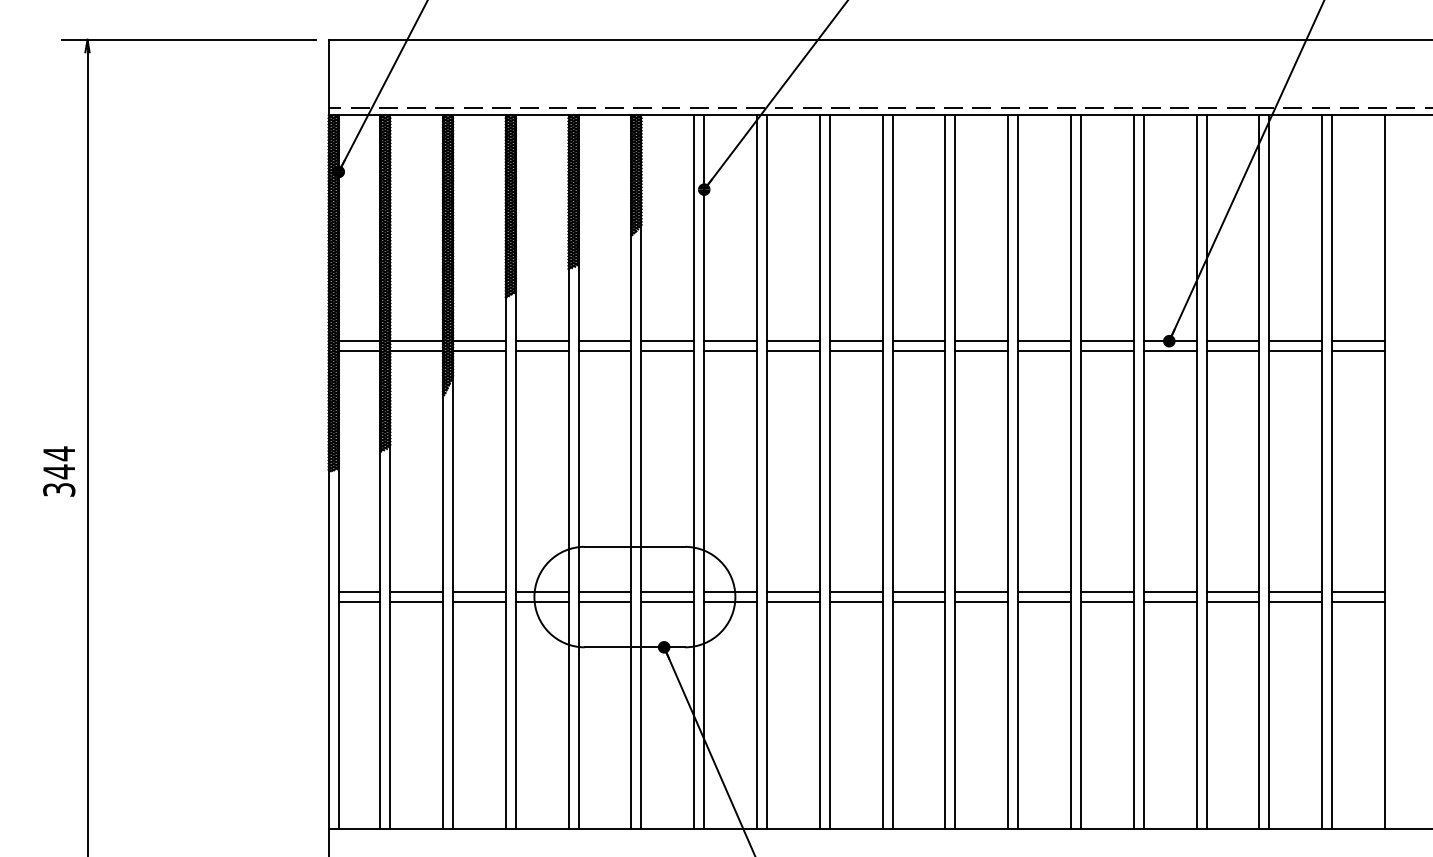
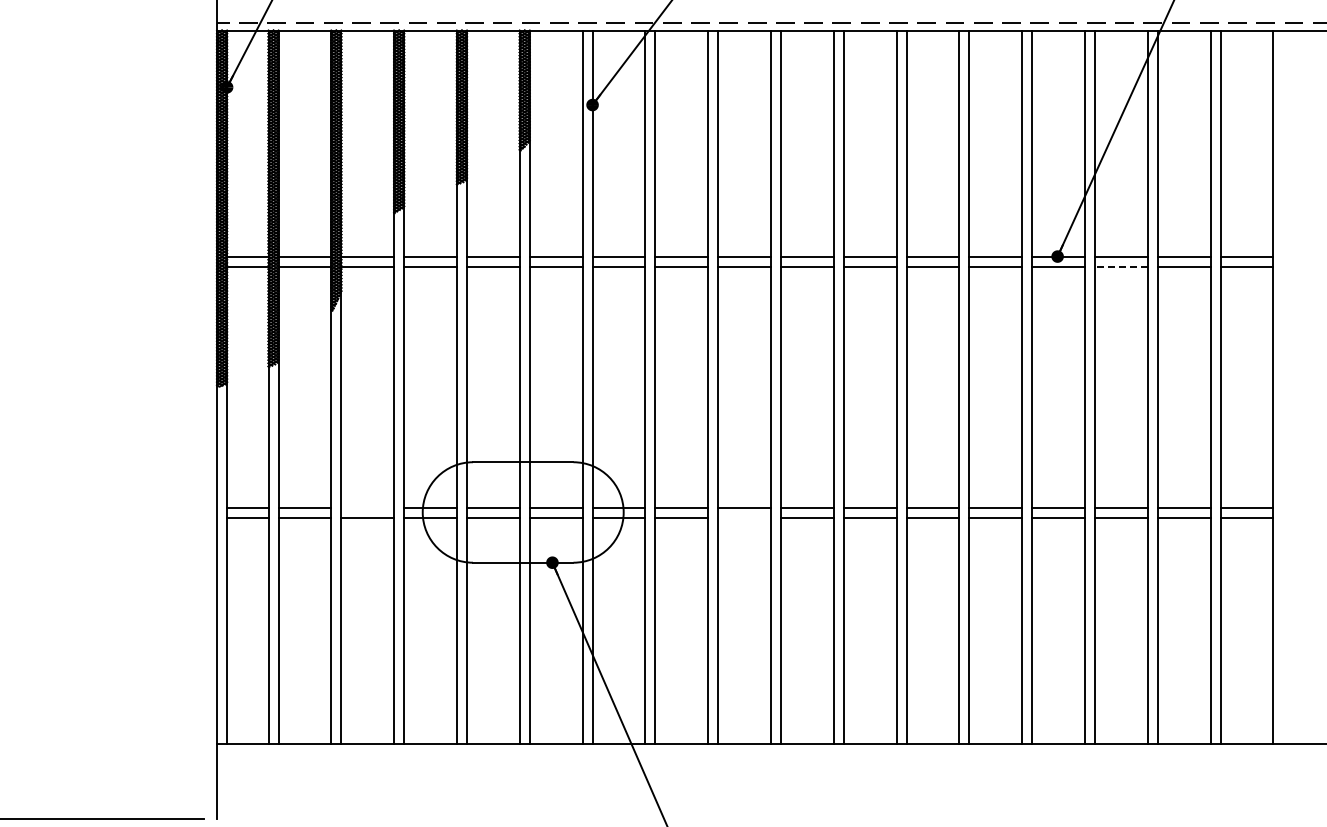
line: (1232, 351) -> (1120, 266), solid -> dashed
line: (479, 592) -> (367, 507), removed
line: (855, 602) -> (743, 517), removed

